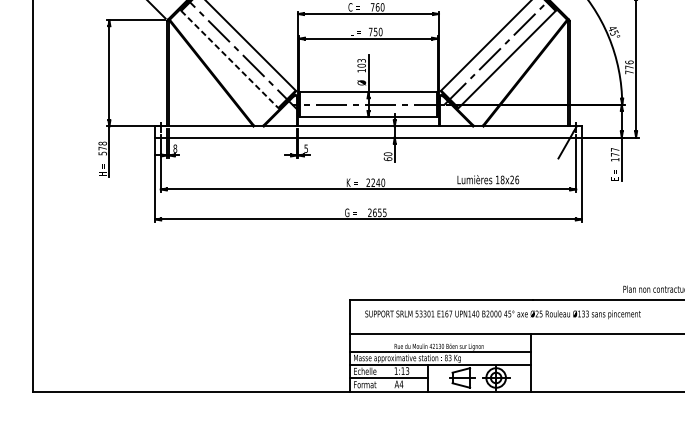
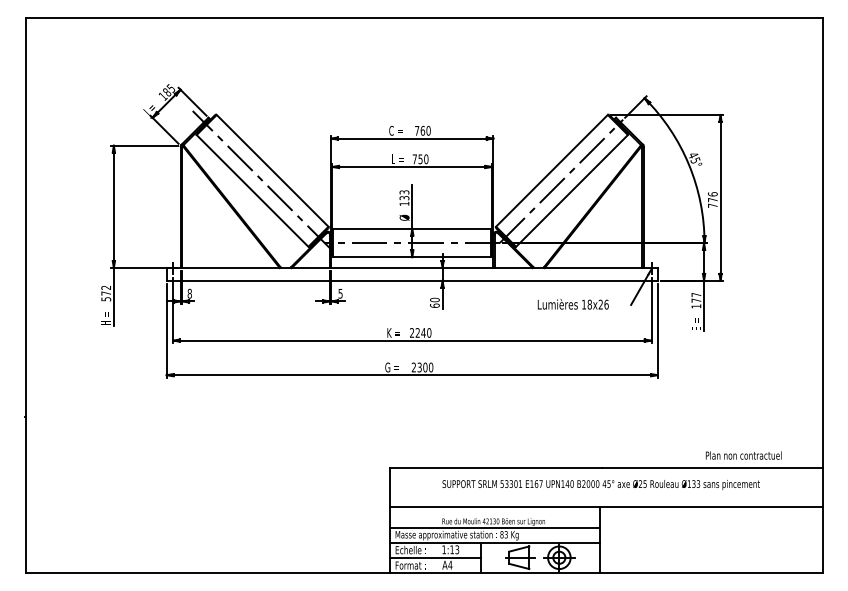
line: (229, 60) -> (252, 191), dashed -> solid
text: (361, 65) -> (404, 197), 103 -> 133
text: (102, 143) -> (106, 287), 578 -> 572
text: (487, 179) -> (572, 304), moved
text: (379, 212) -> (425, 367), 2655 -> 2300
text: (502, 314) -> (600, 484), moved

